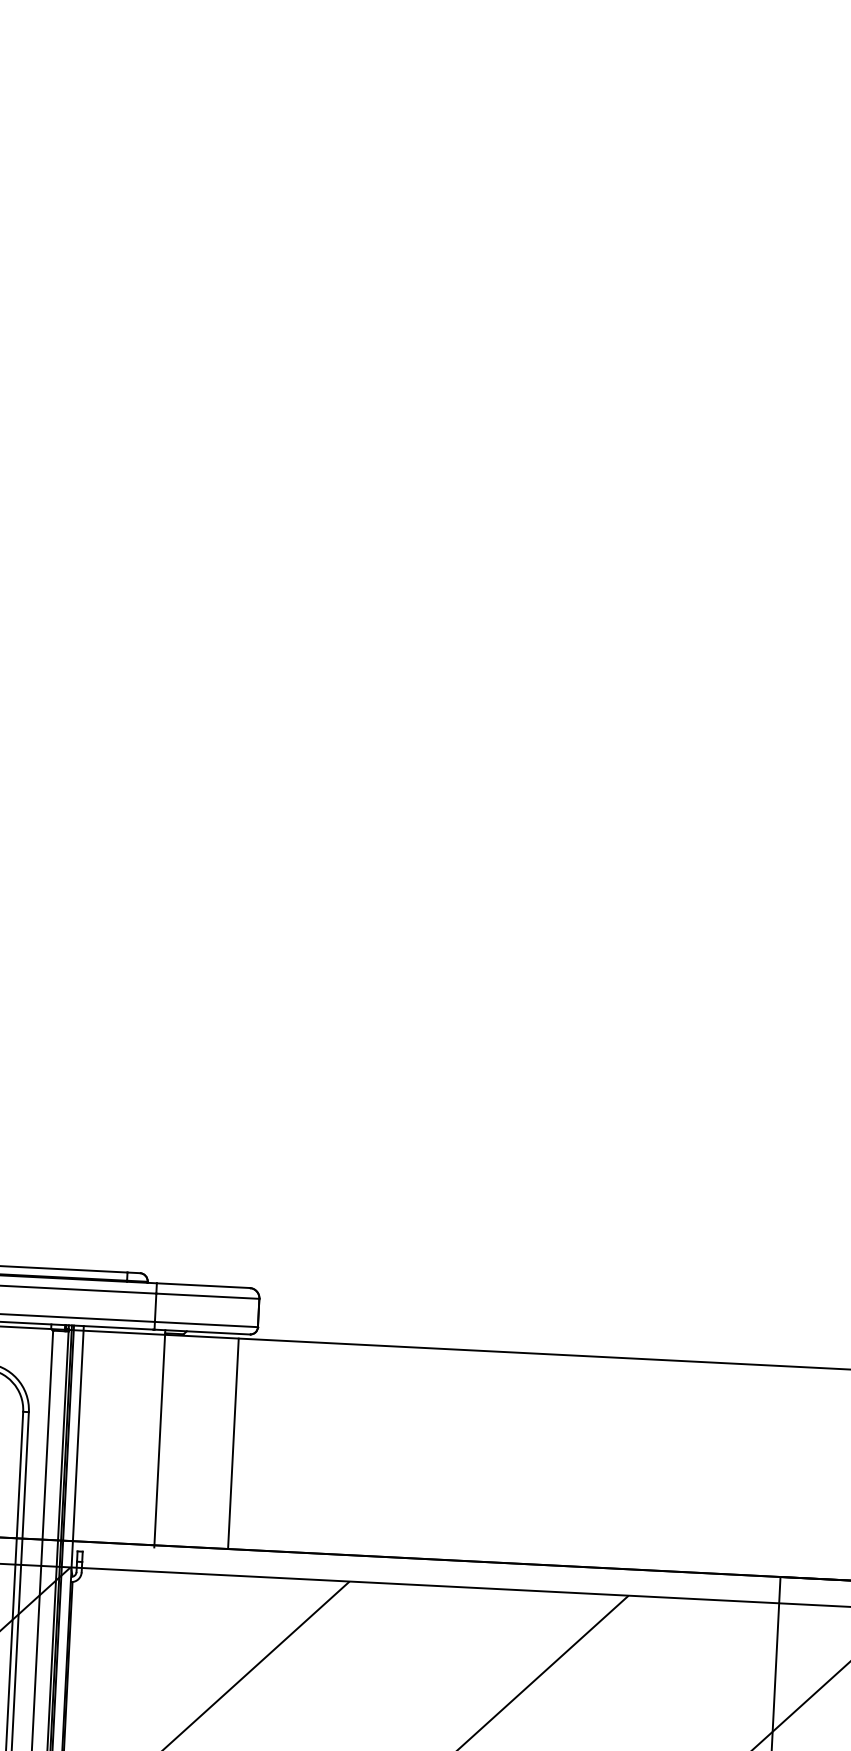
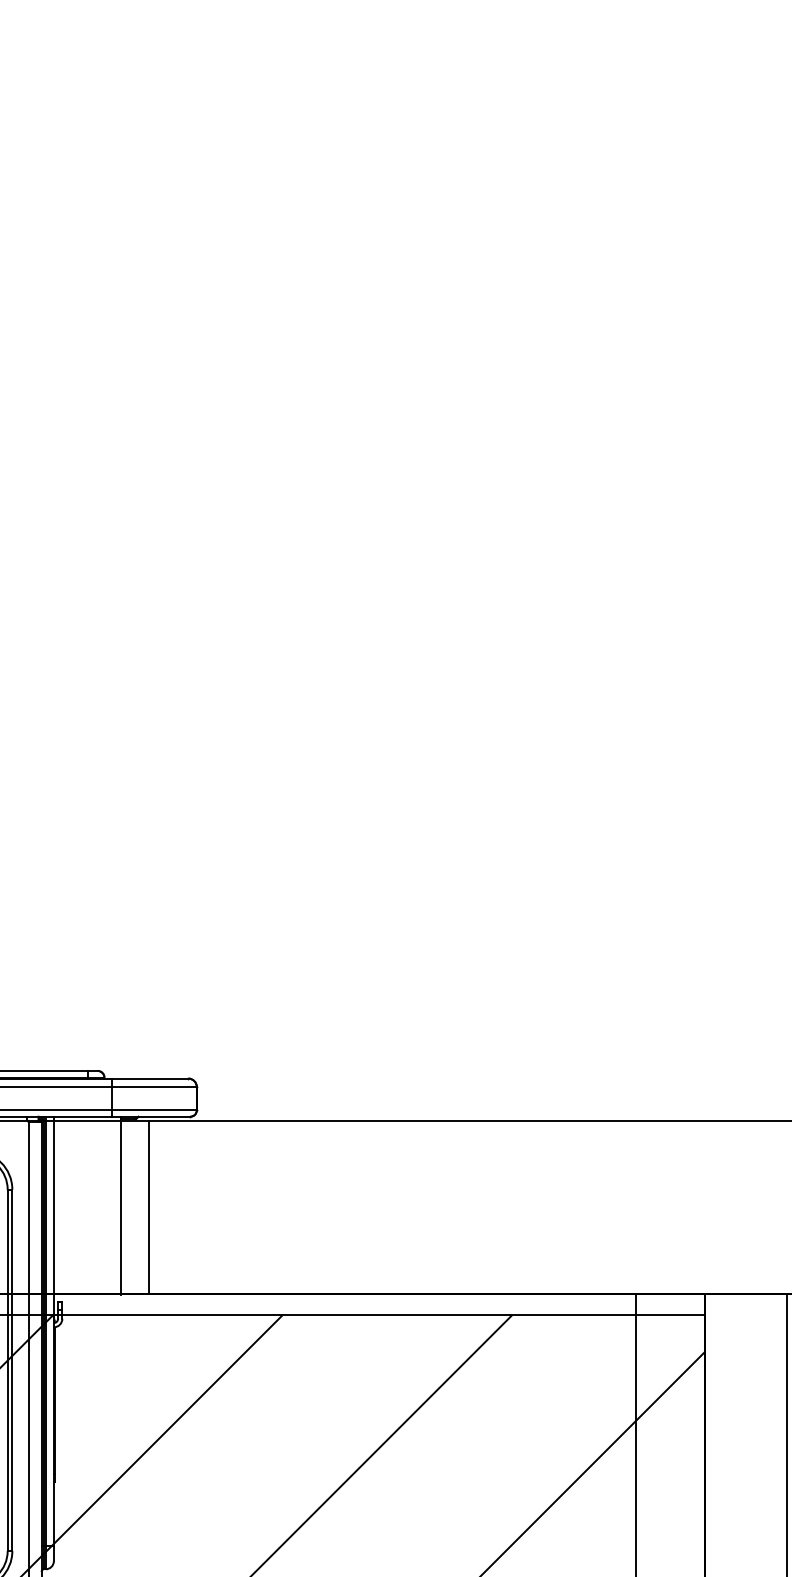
line: (233, 1443) -> (148, 1206), moved

